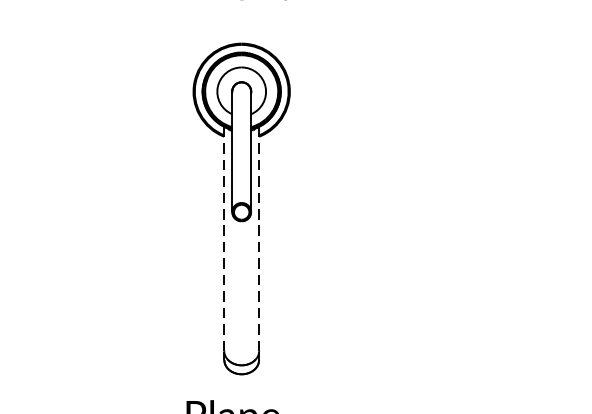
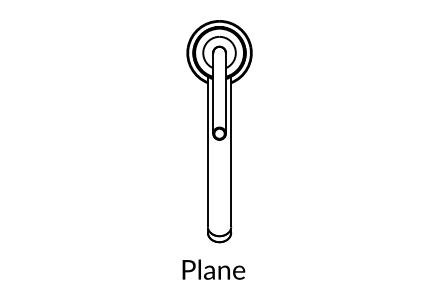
line: (223, 240) -> (207, 152), dashed -> solid
line: (259, 240) -> (231, 152), dashed -> solid

